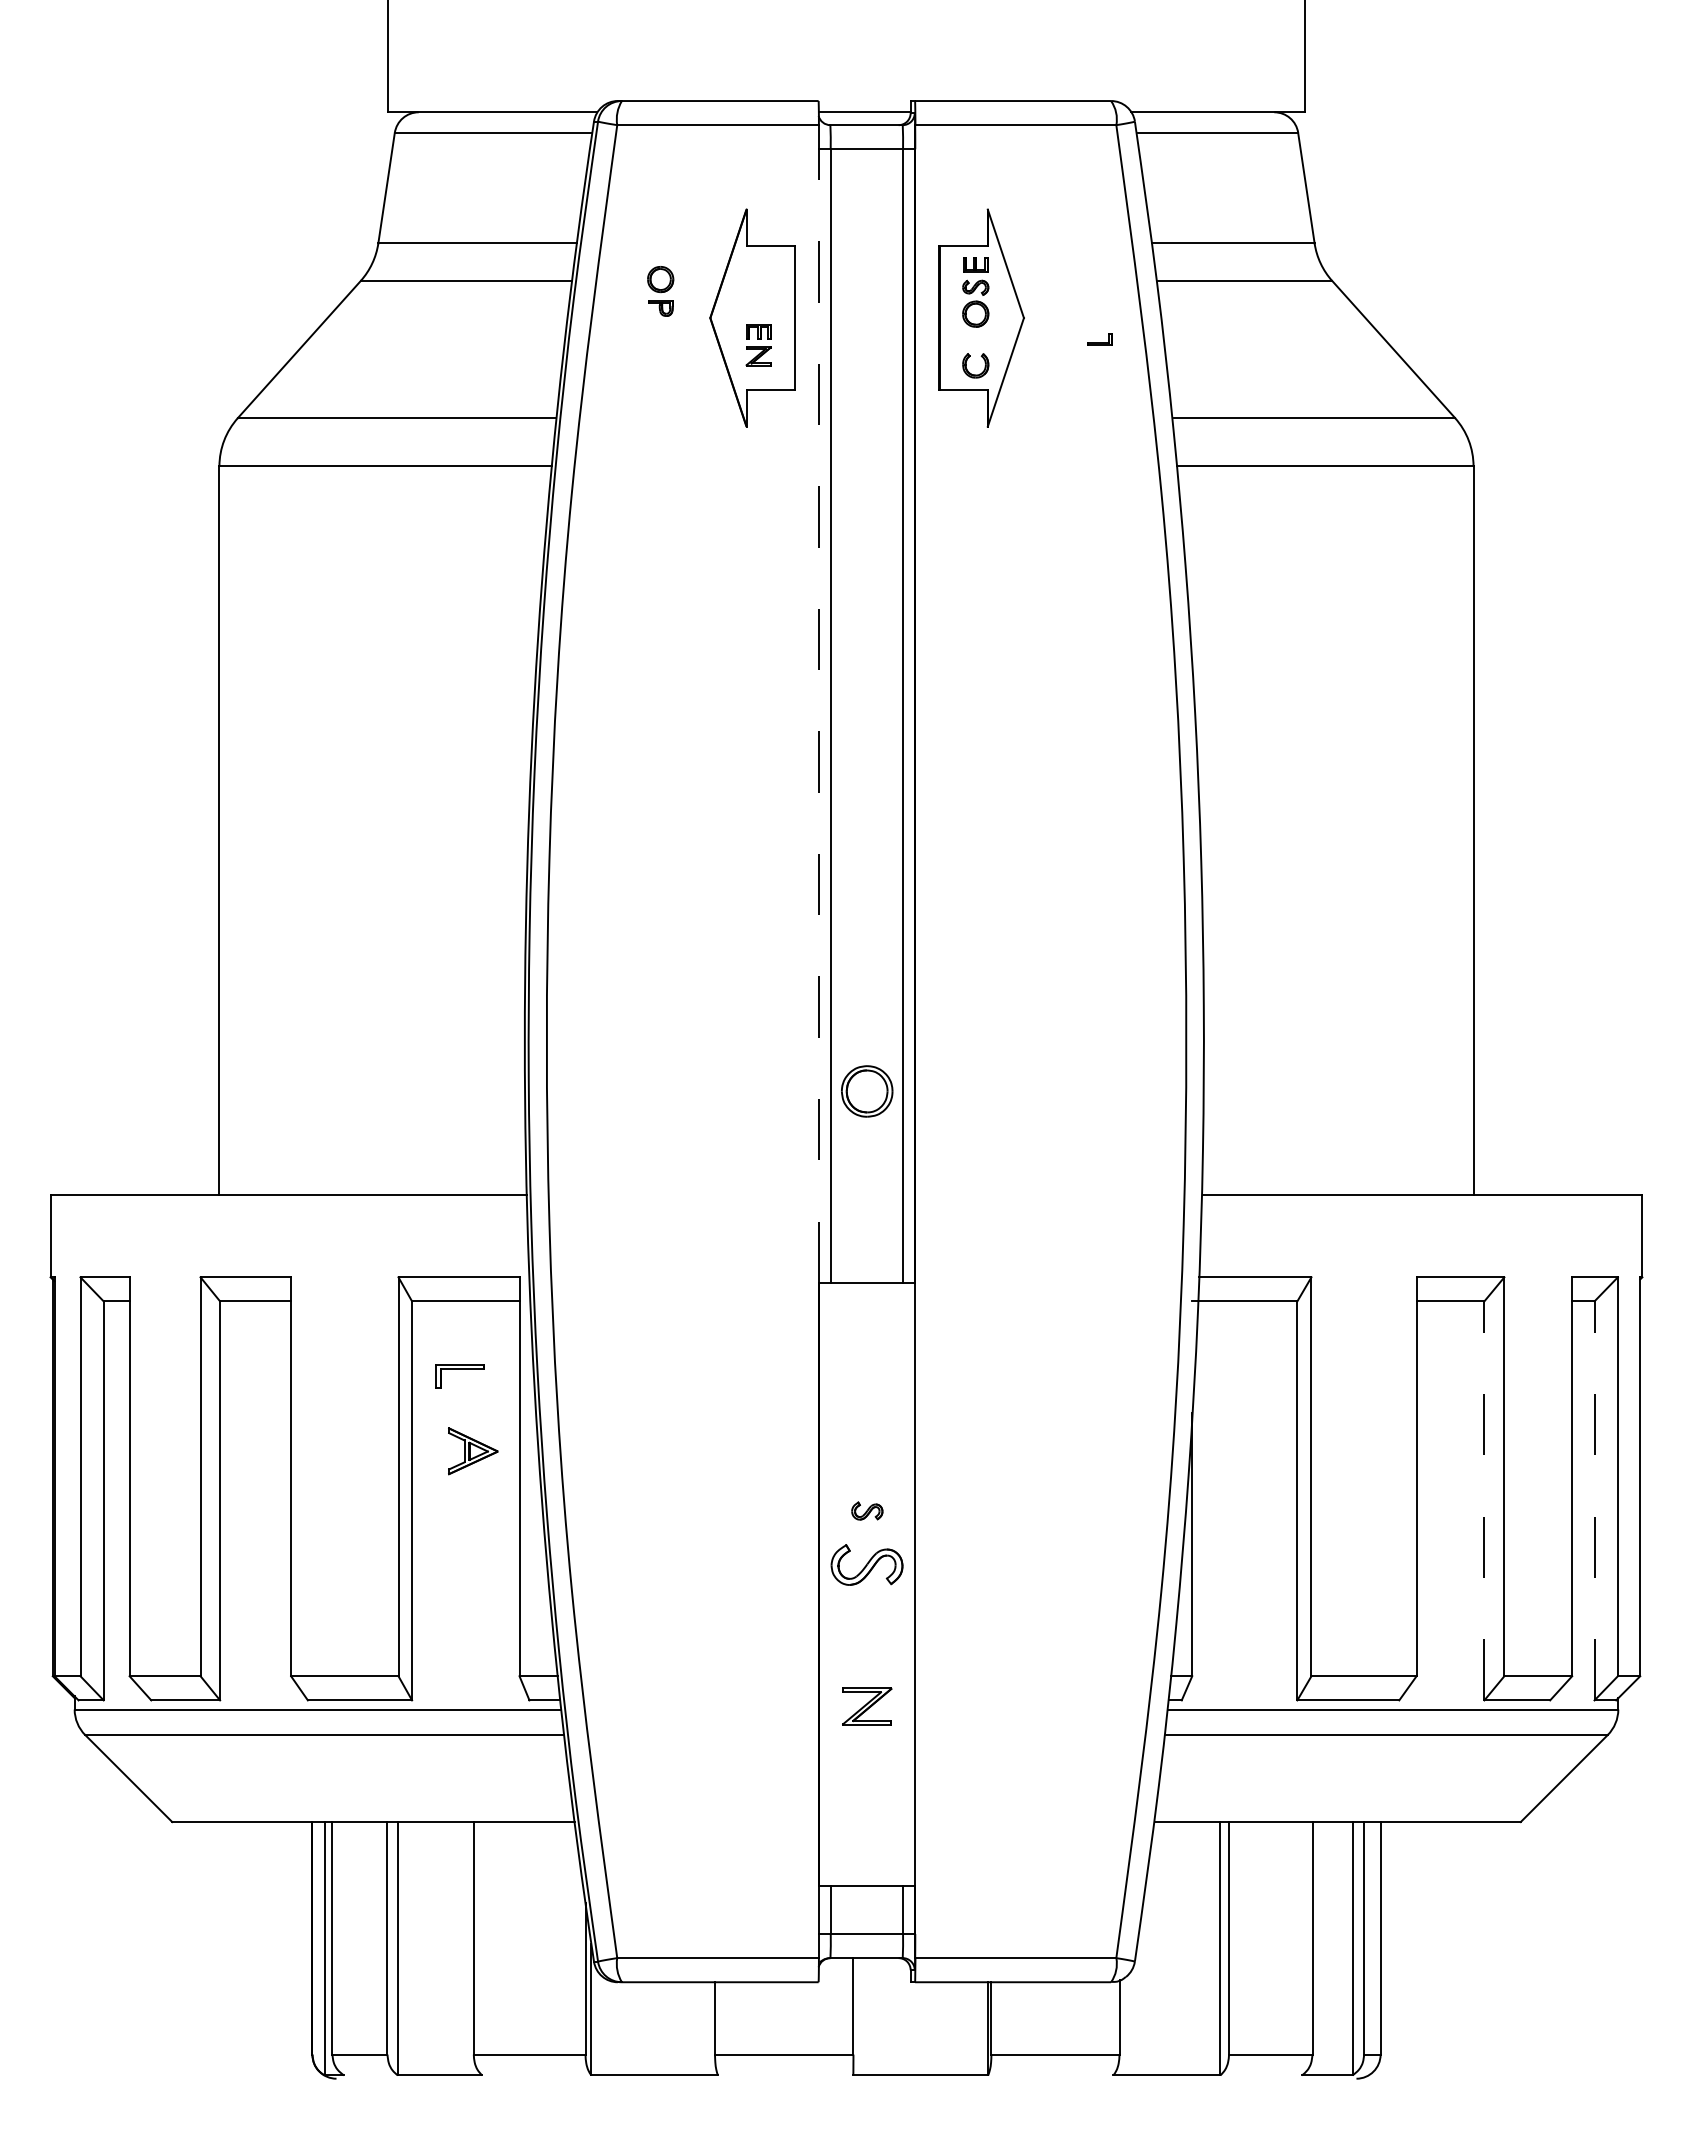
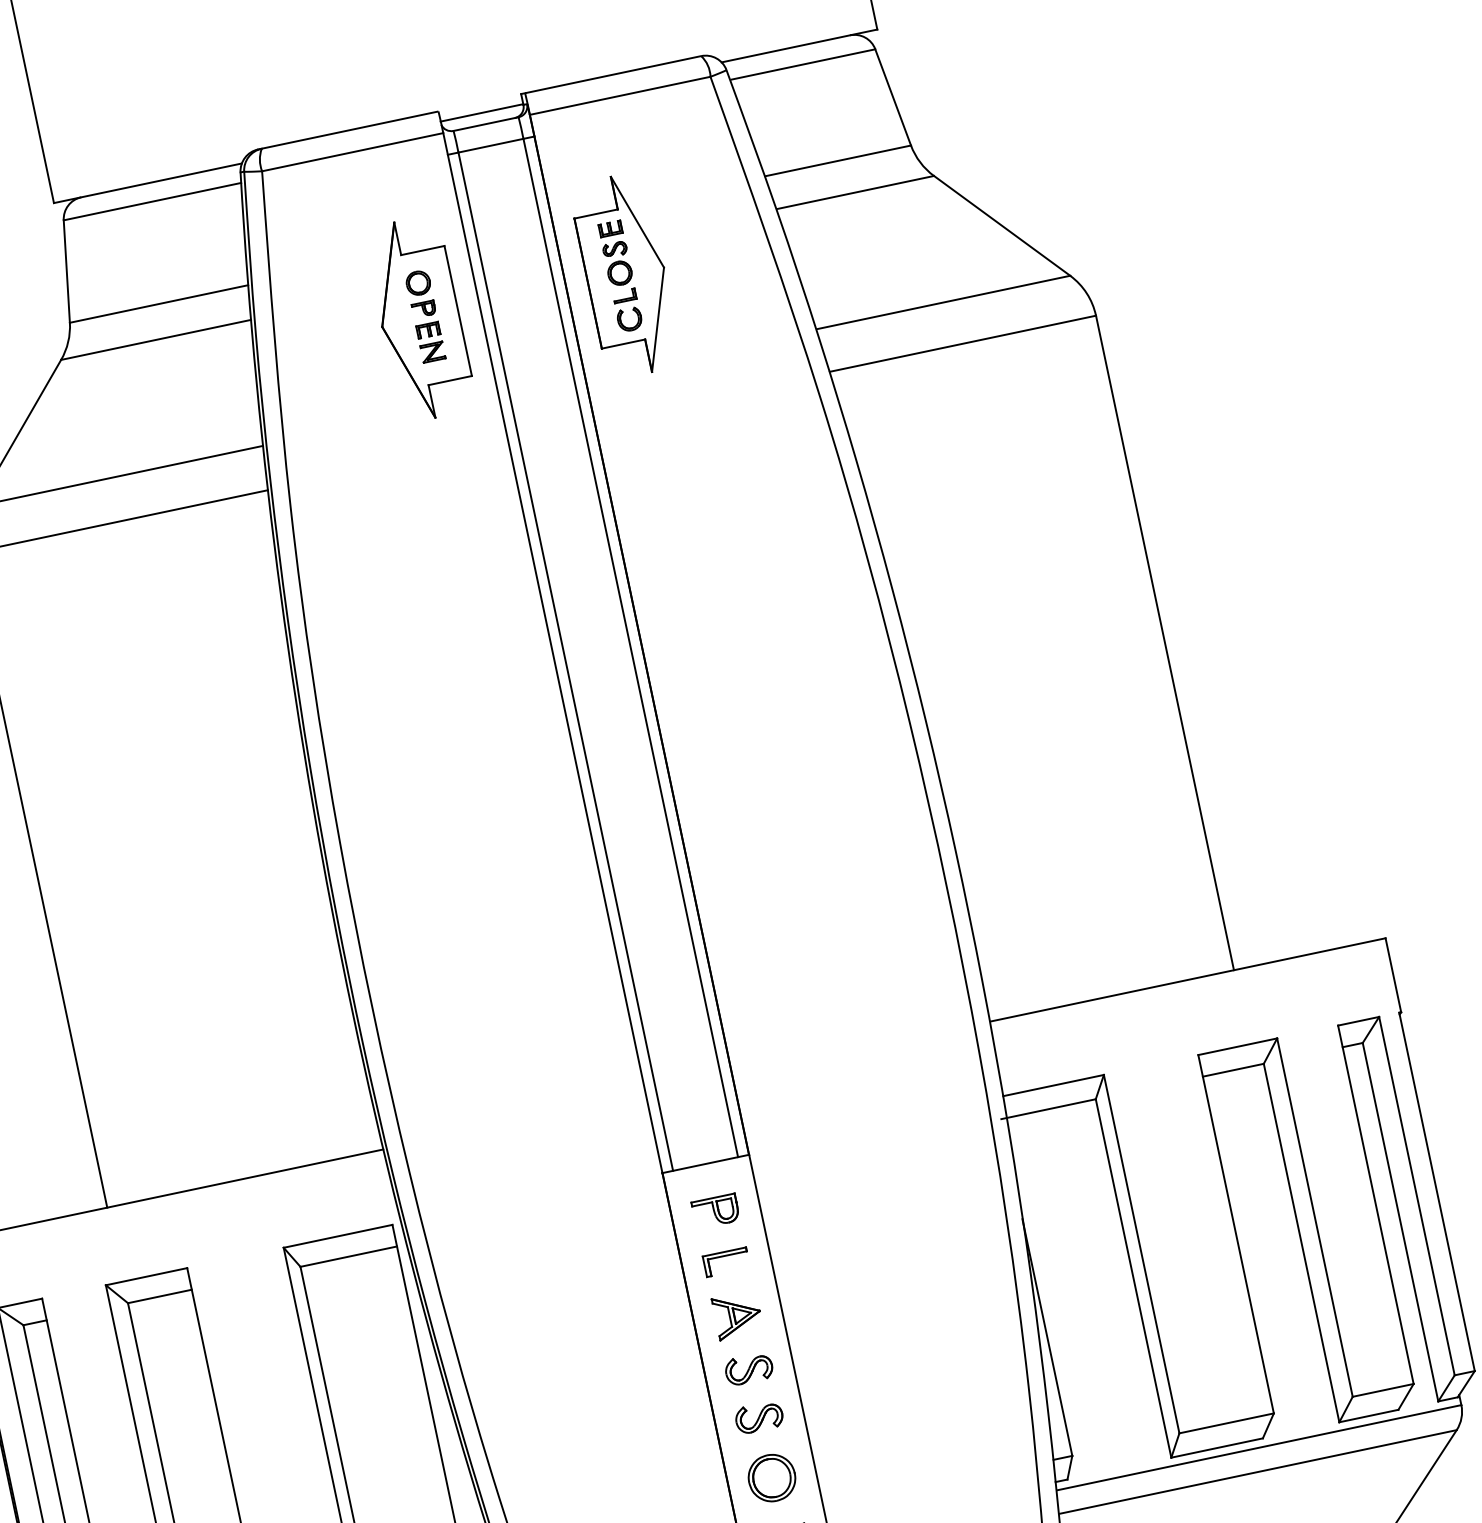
part: (660, 291) -> (420, 293), moved
part: (1099, 339) -> (624, 296), moved
line: (818, 703) -> (552, 652), dashed -> solid
part: (867, 1091) -> (772, 1478), moved
part: (867, 1335) -> (716, 1211), added
part: (459, 1369) -> (724, 1256), moved
part: (473, 1451) -> (738, 1315), moved
line: (1484, 1500) -> (1301, 1242), dashed -> solid
line: (1594, 1500) -> (1400, 1221), dashed -> solid
part: (867, 1510) -> (749, 1368), size x1.67
part: (867, 1564) -> (759, 1416), size x0.71

